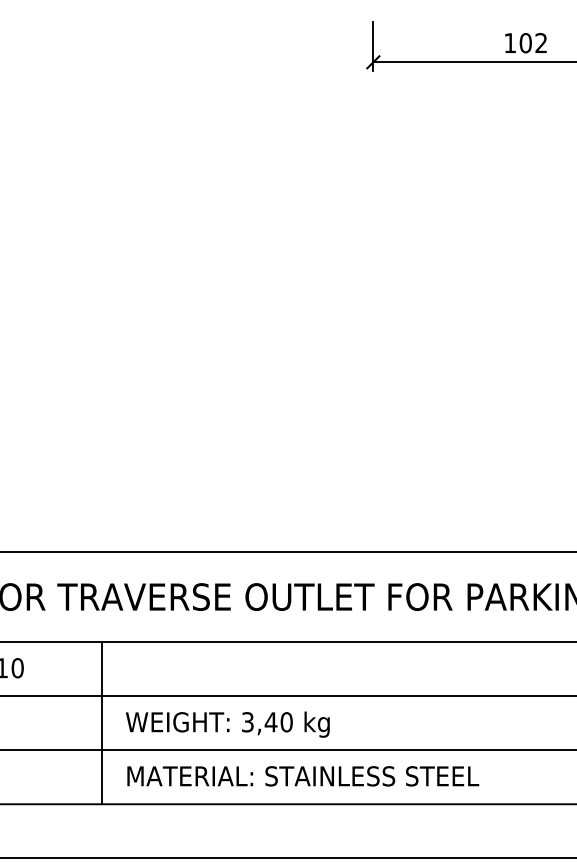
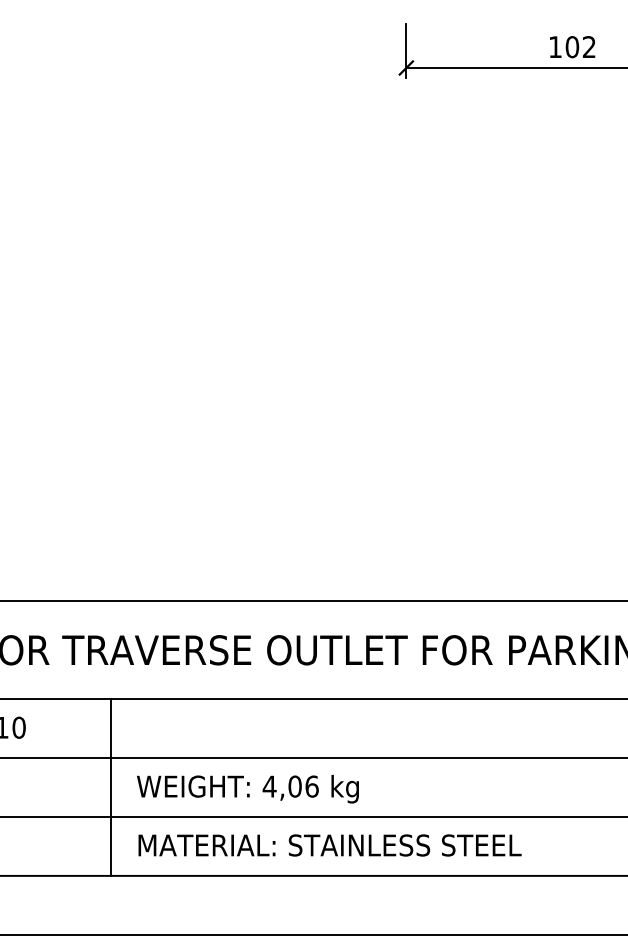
text: (266, 722) -> (290, 786), 3,40 -> 4,06

